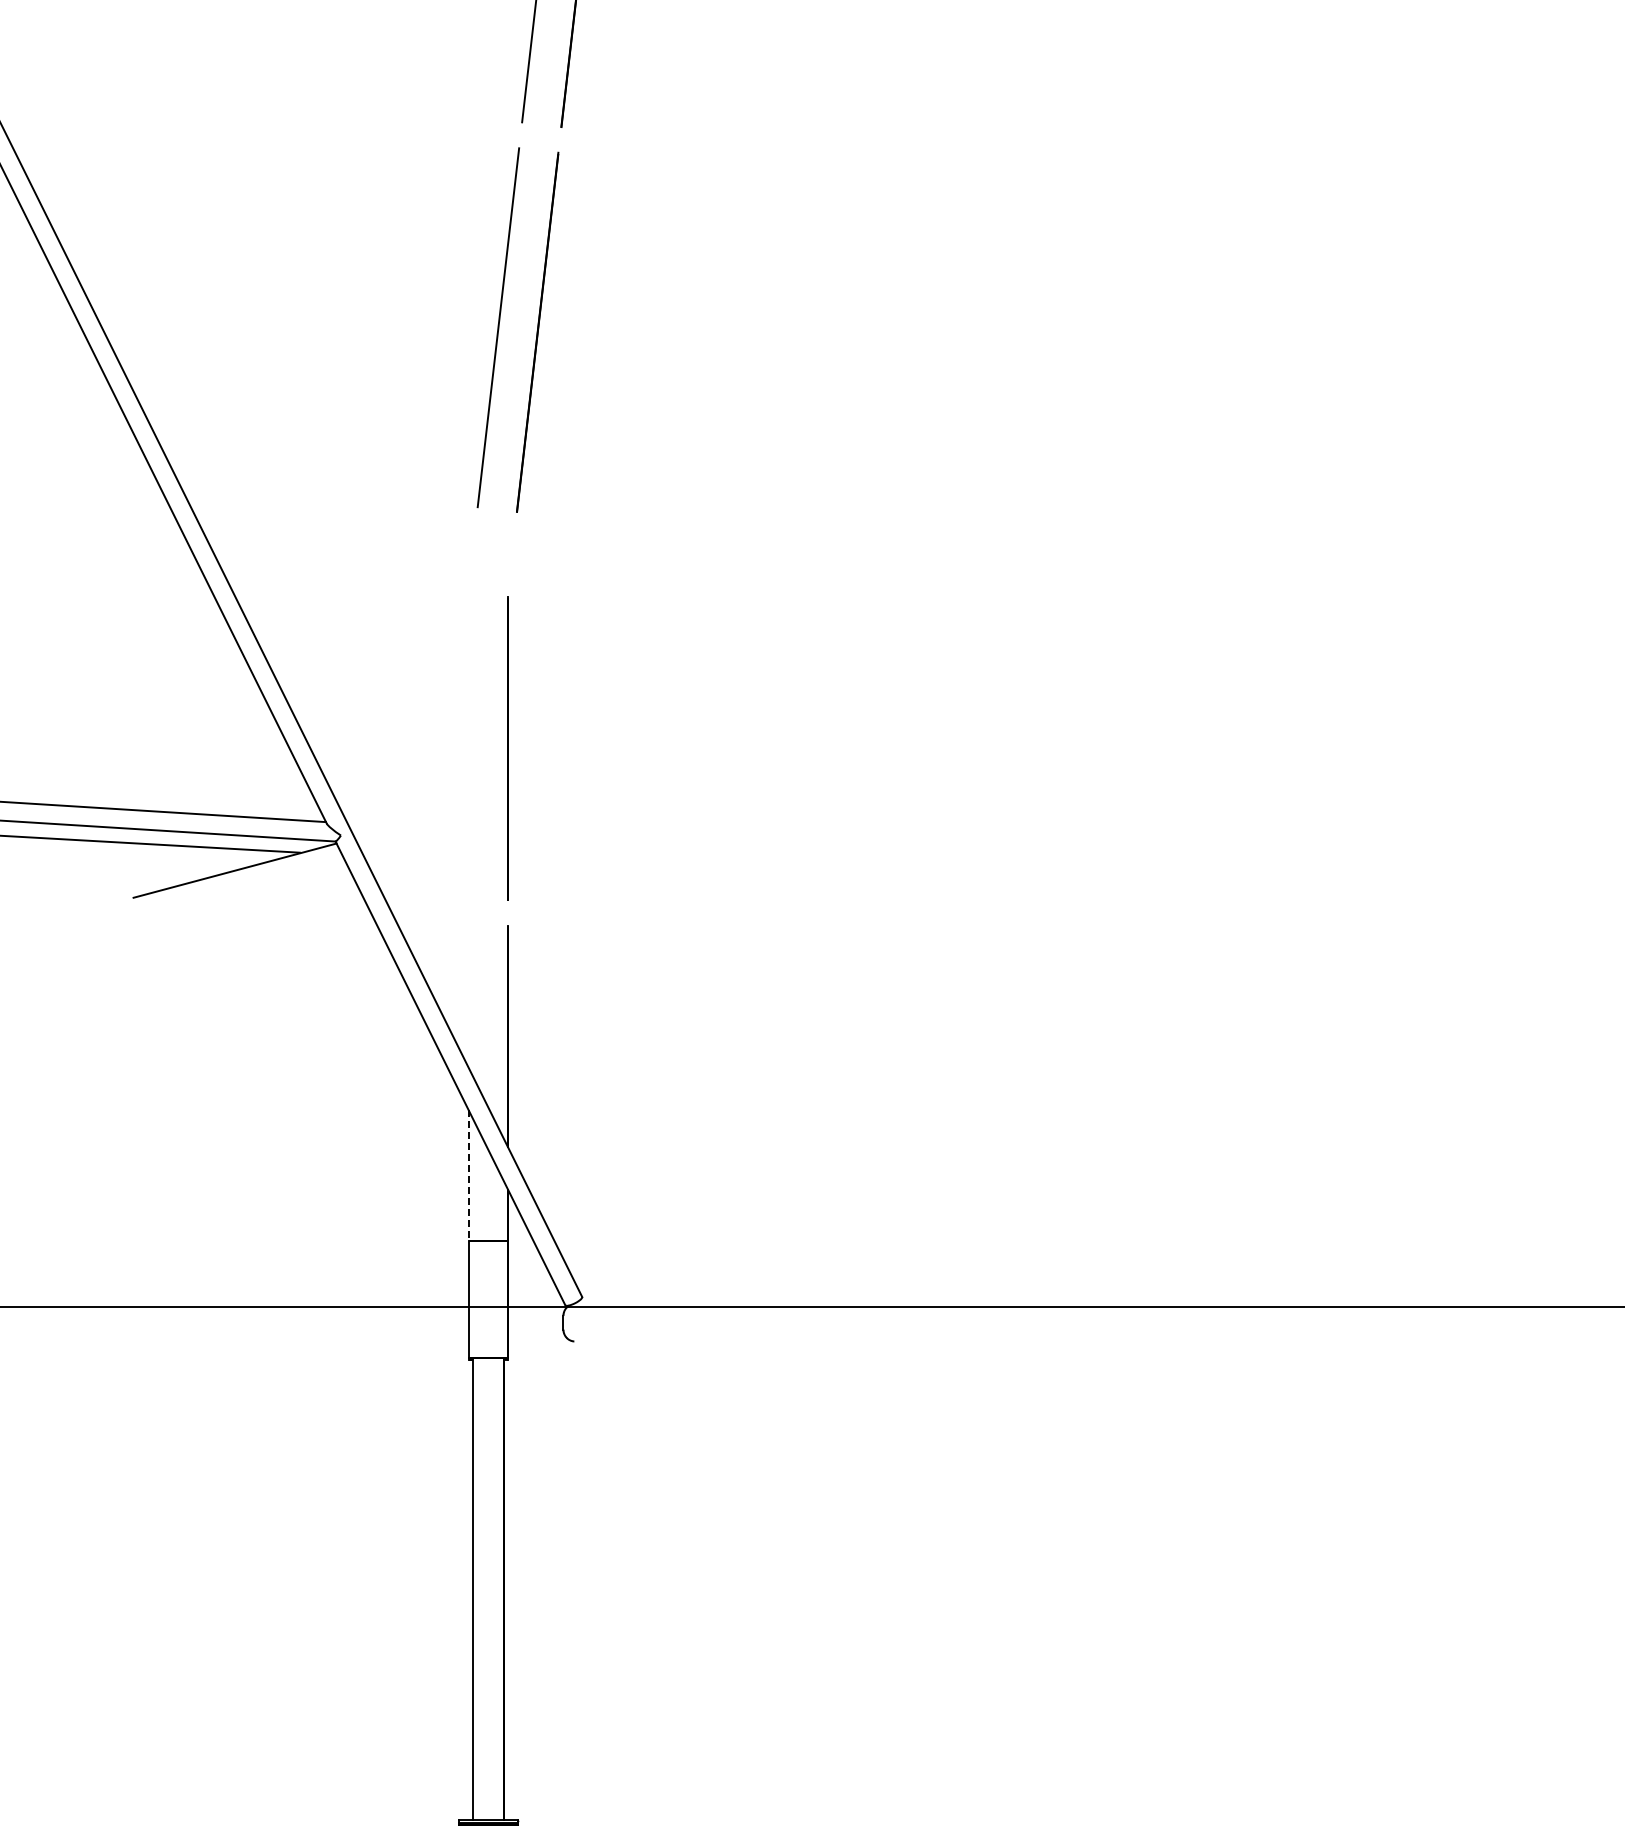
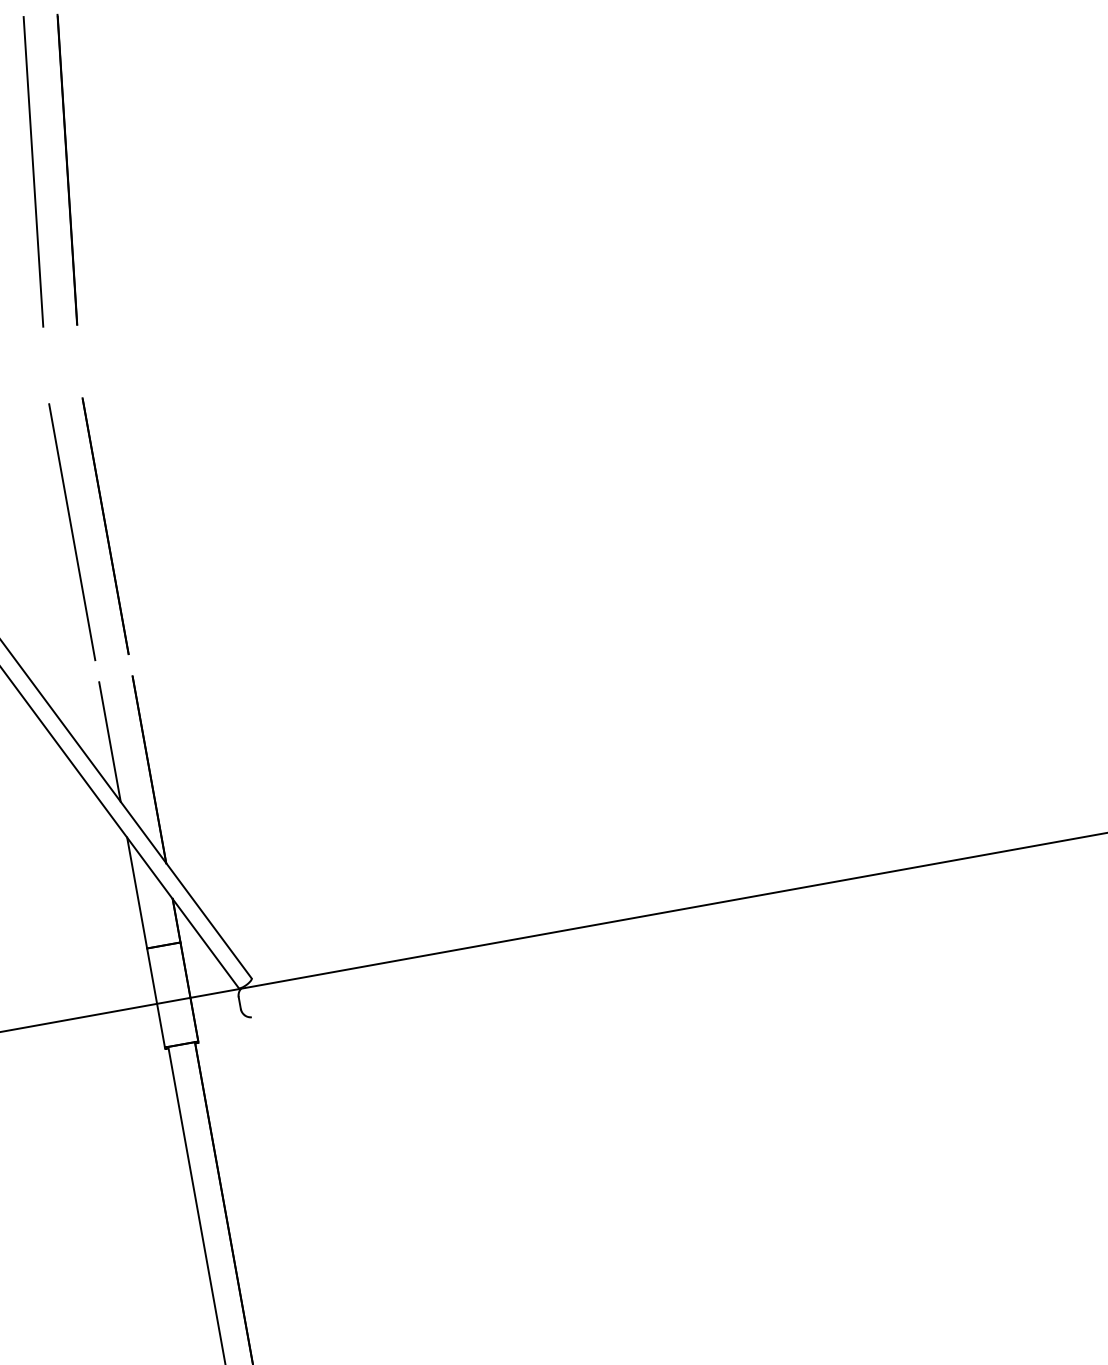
line: (468, 748) -> (72, 532), added
line: (468, 996) -> (109, 741), added
line: (468, 1175) -> (137, 893), dashed -> solid

